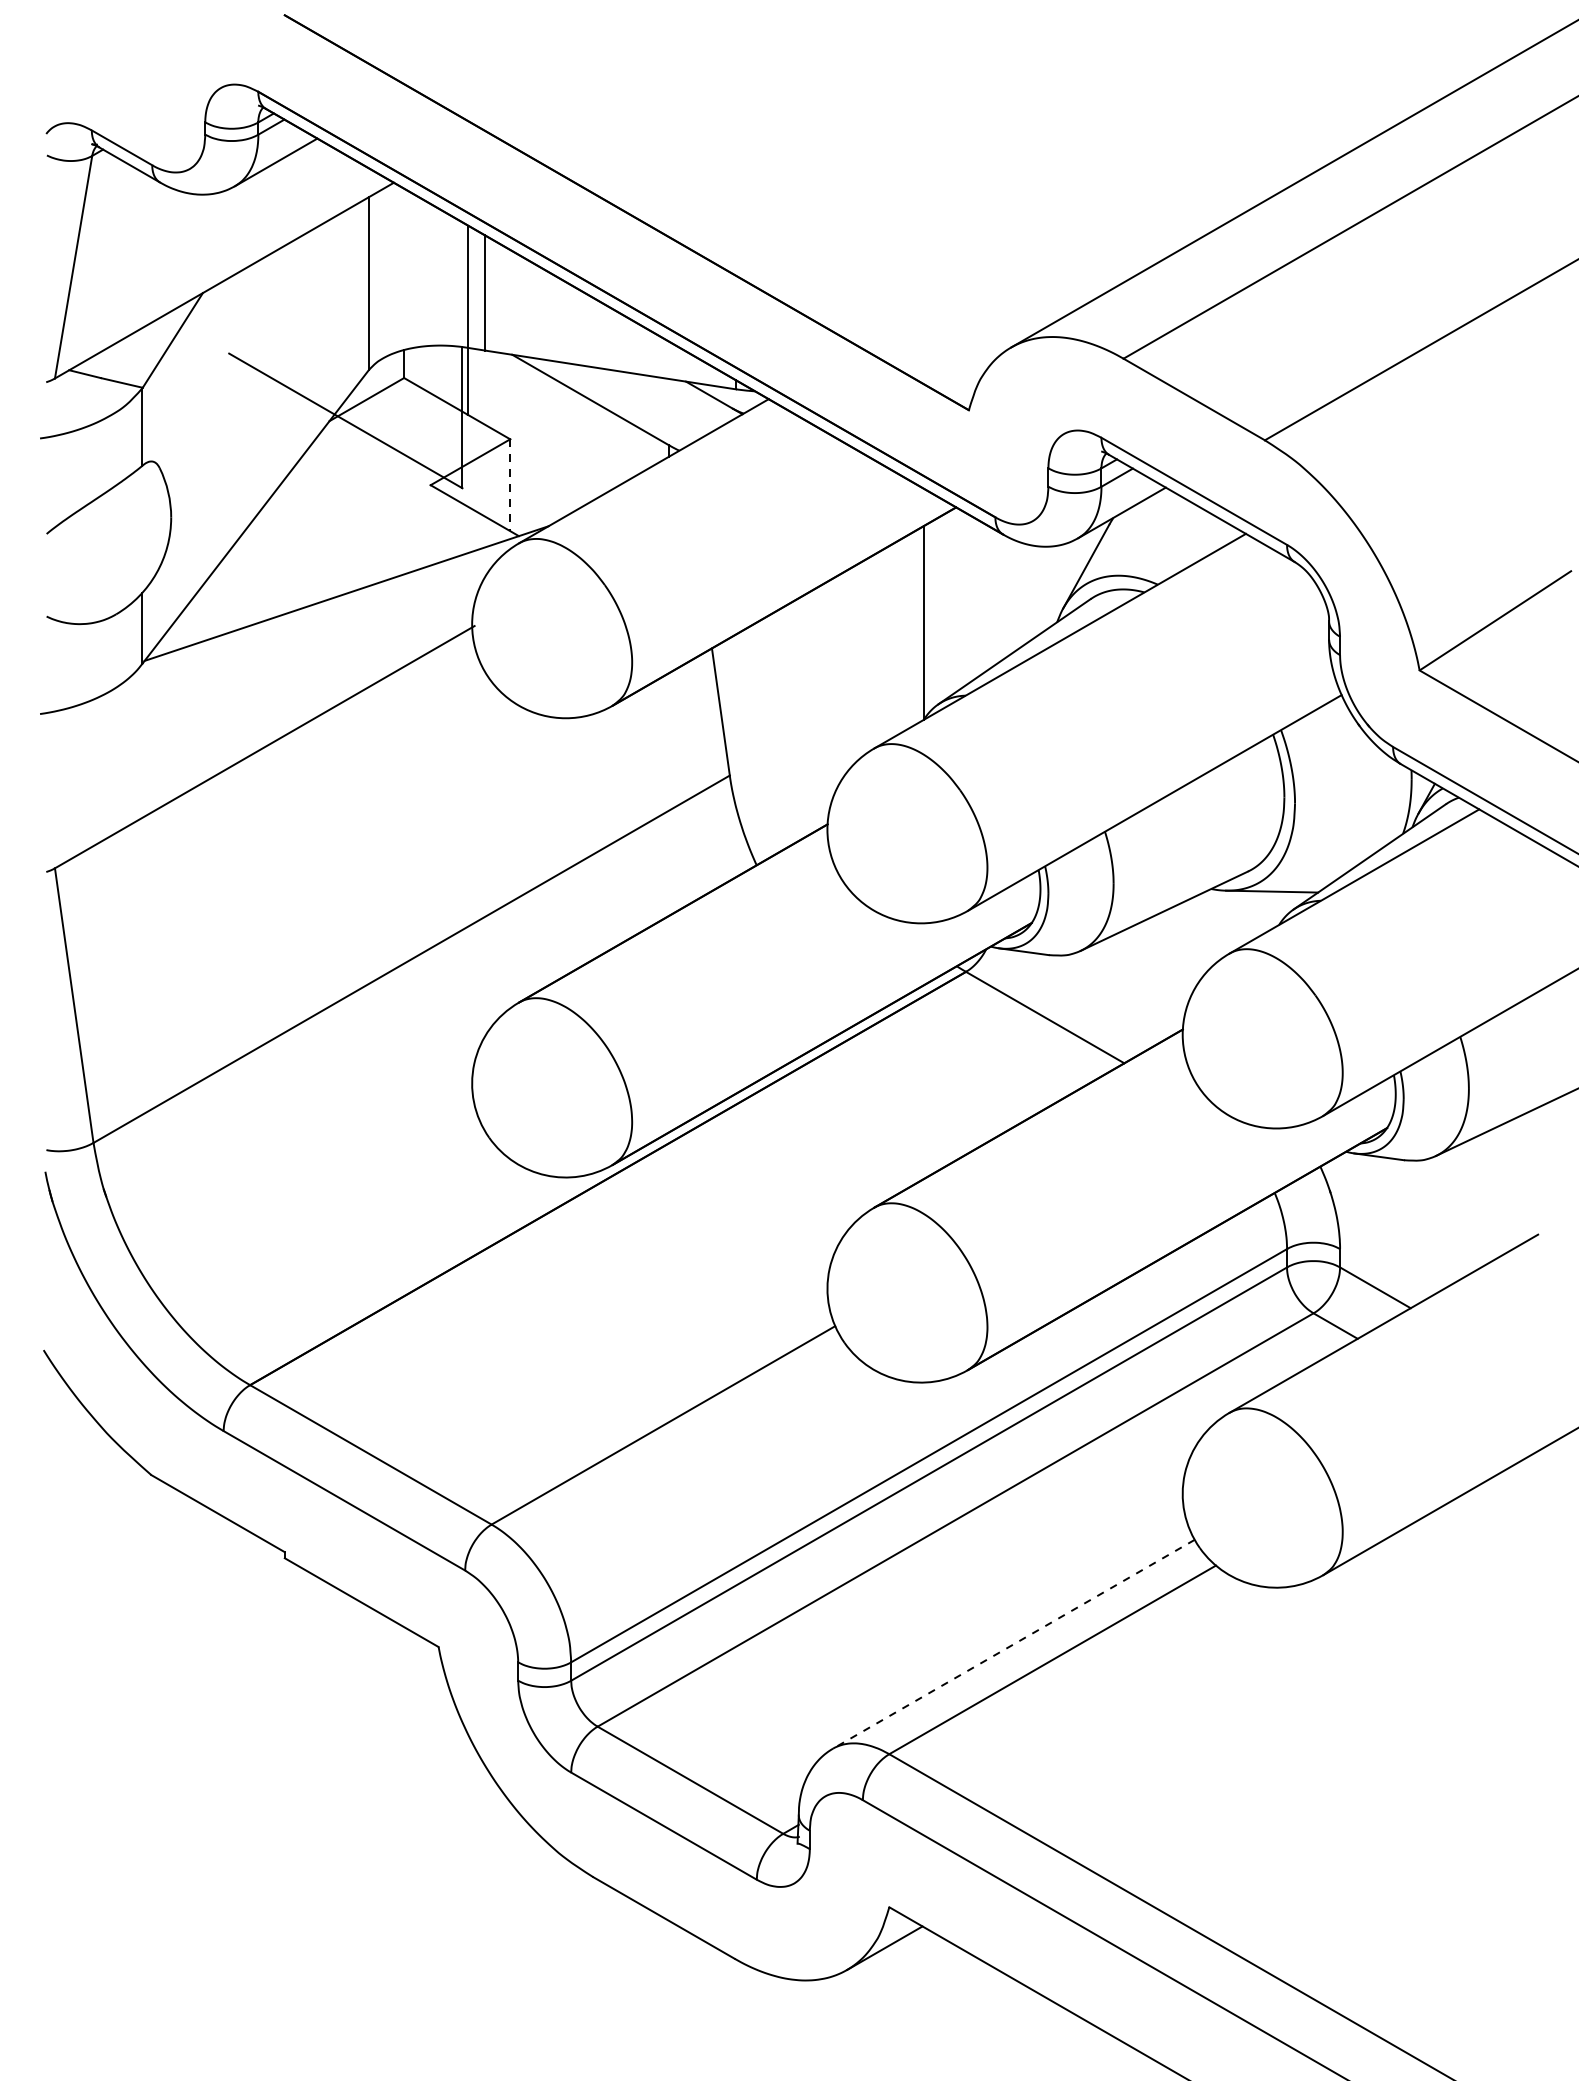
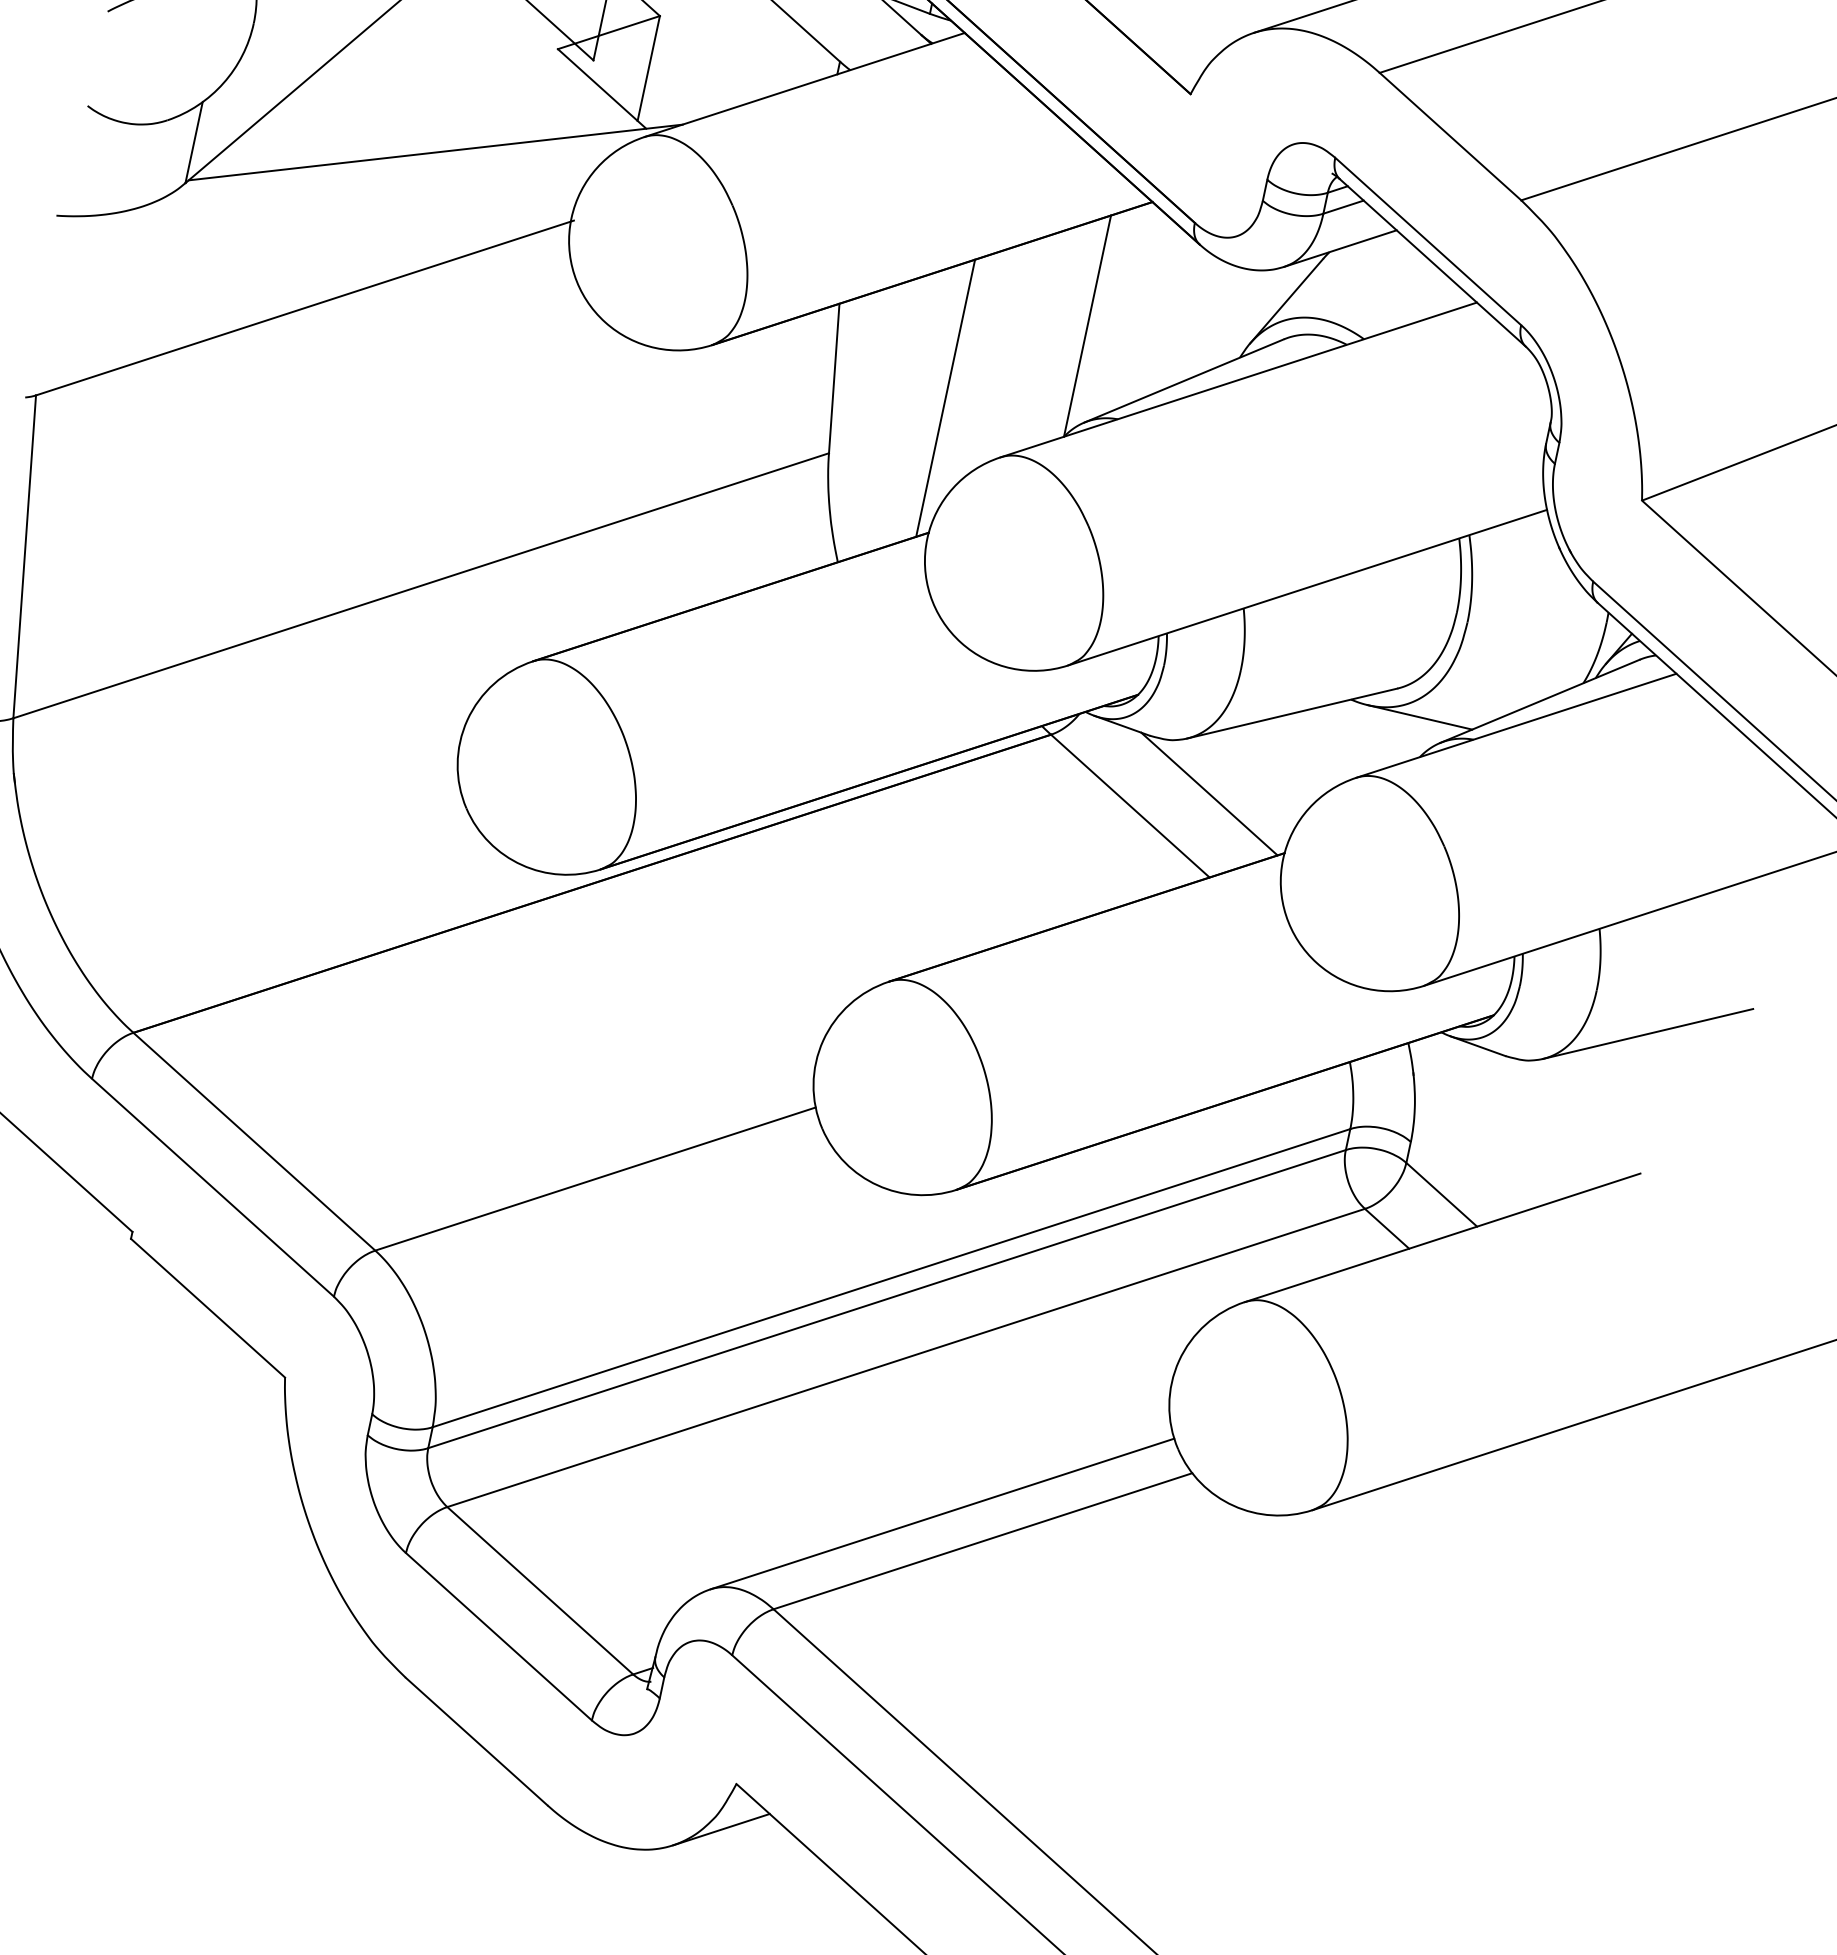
line: (510, 485) -> (649, 68), dashed -> solid
line: (817, 708) -> (945, 397), added
line: (1109, 993) -> (1209, 794), added
line: (1013, 1644) -> (942, 1514), dashed -> solid

